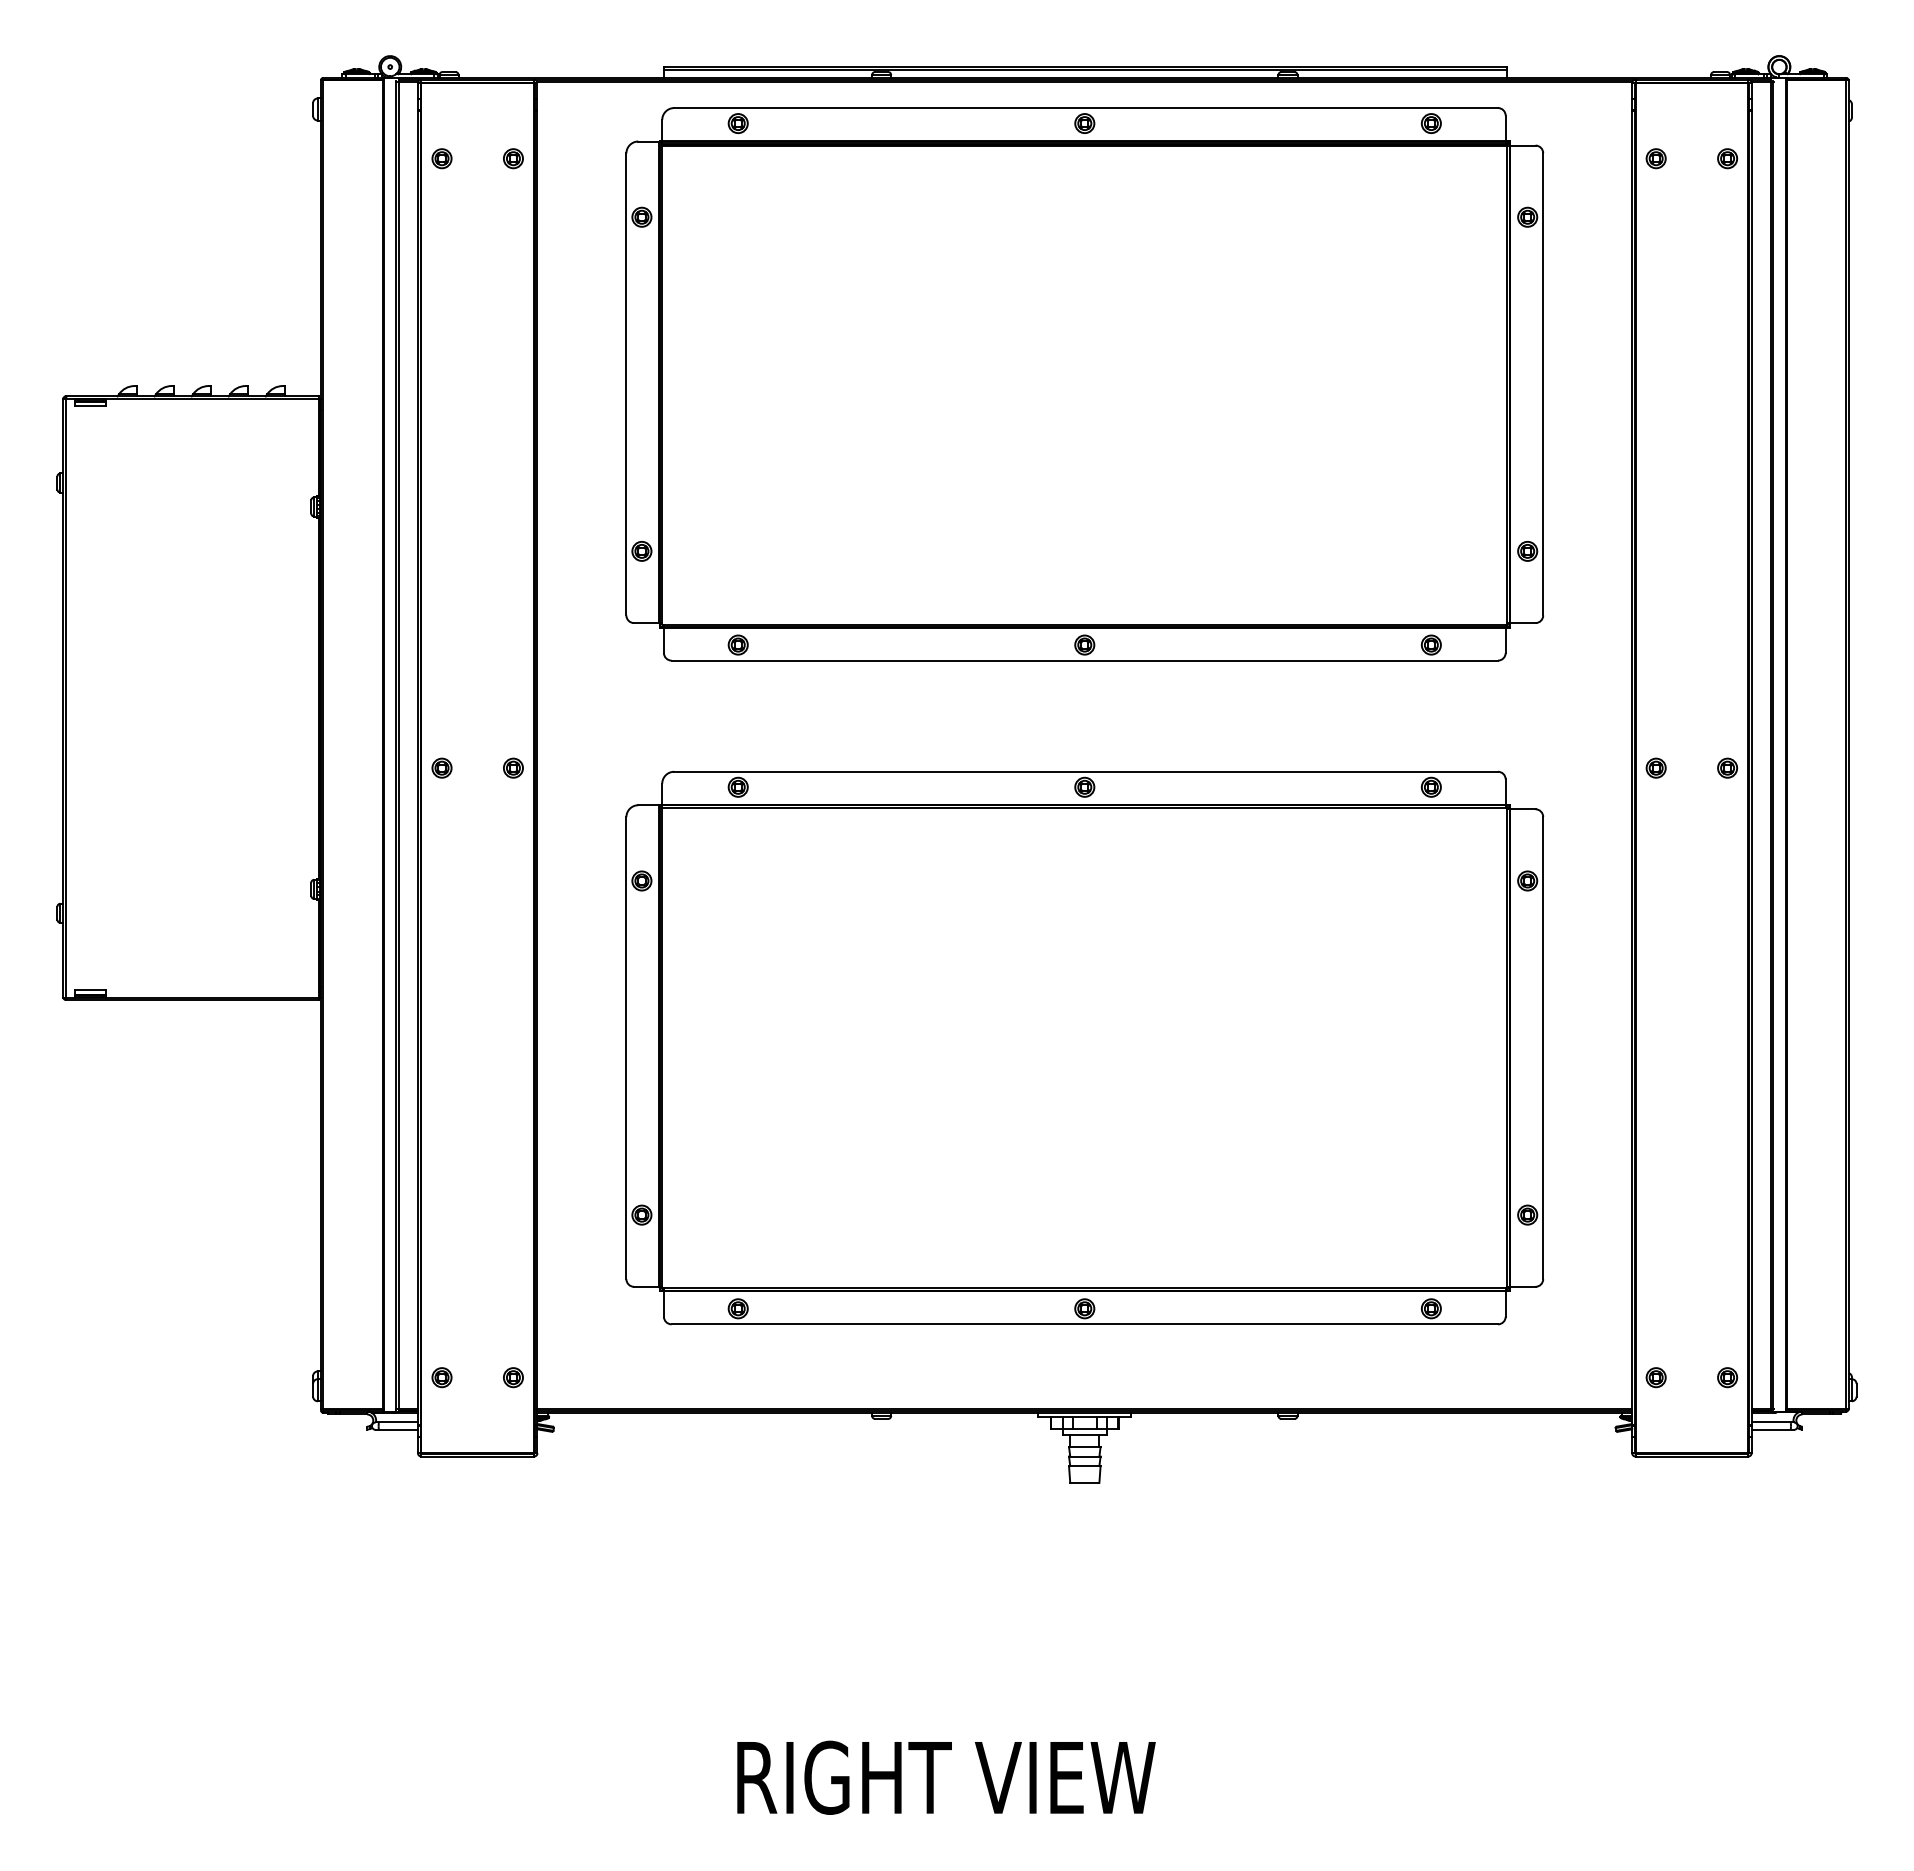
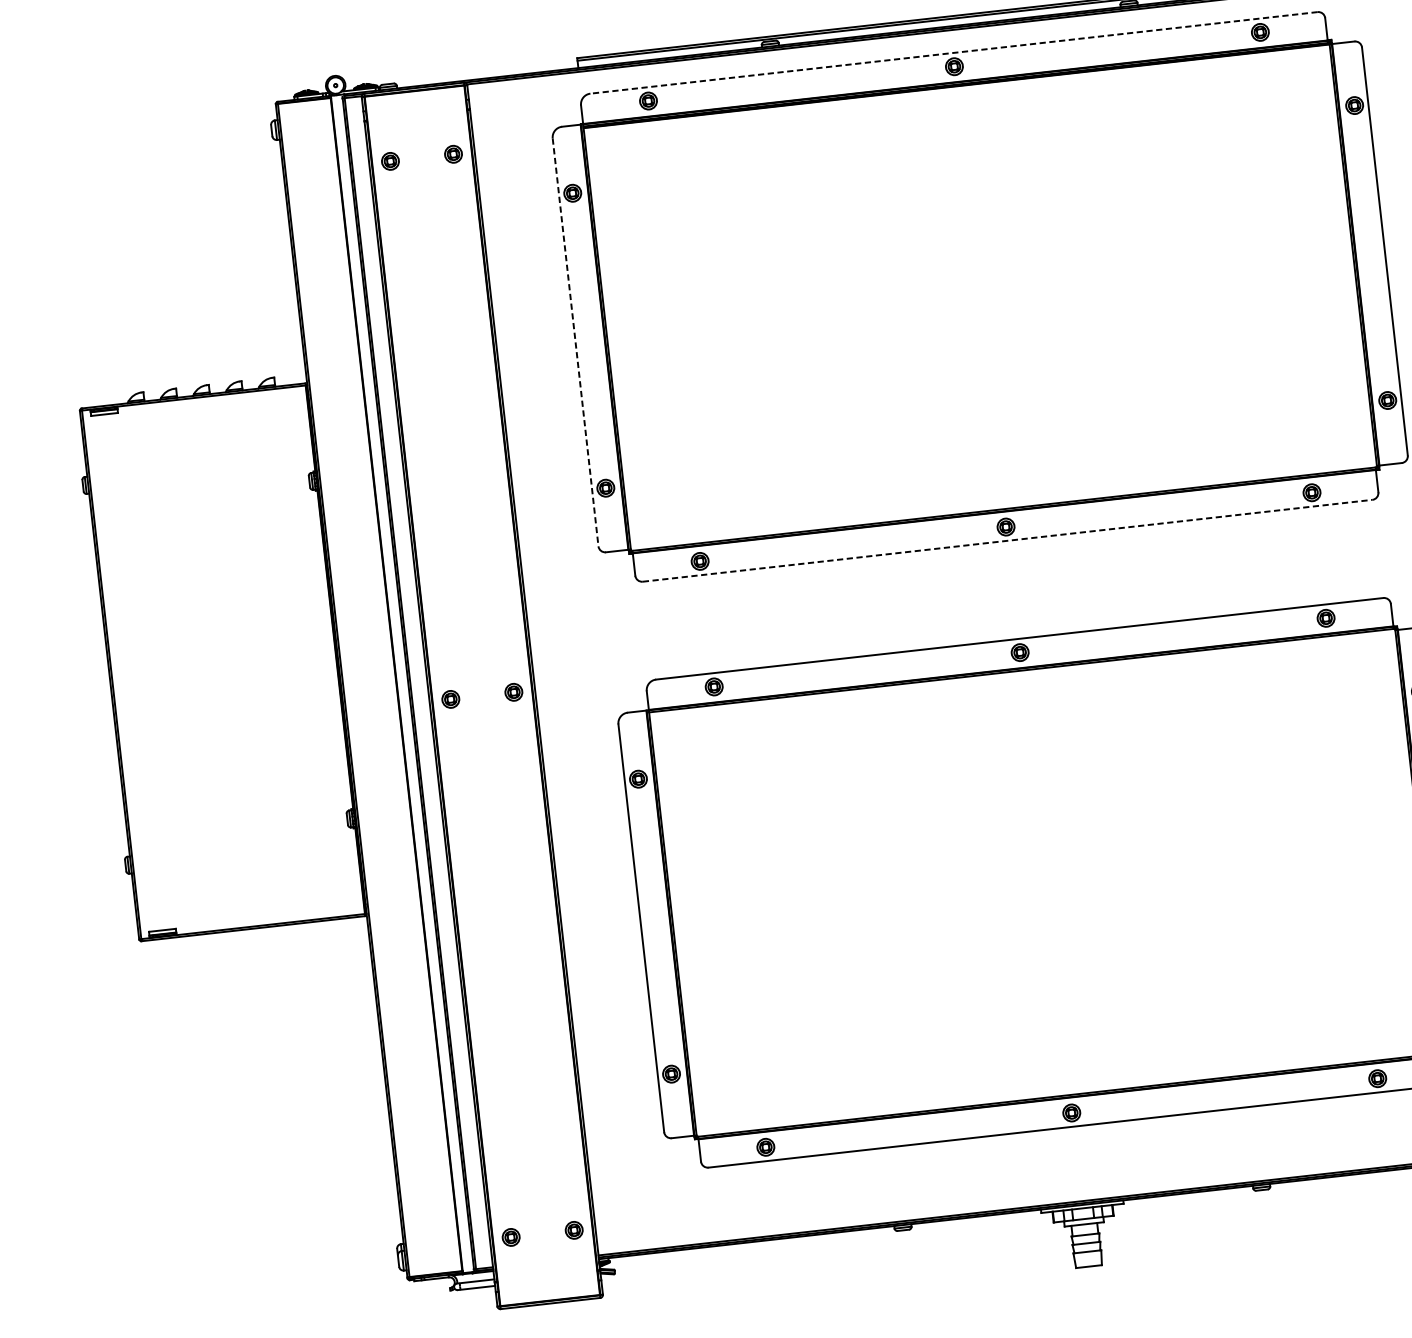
line: (1086, 108) -> (954, 53), solid -> dashed
line: (626, 384) -> (575, 342), solid -> dashed
line: (1085, 660) -> (1008, 540), solid -> dashed

